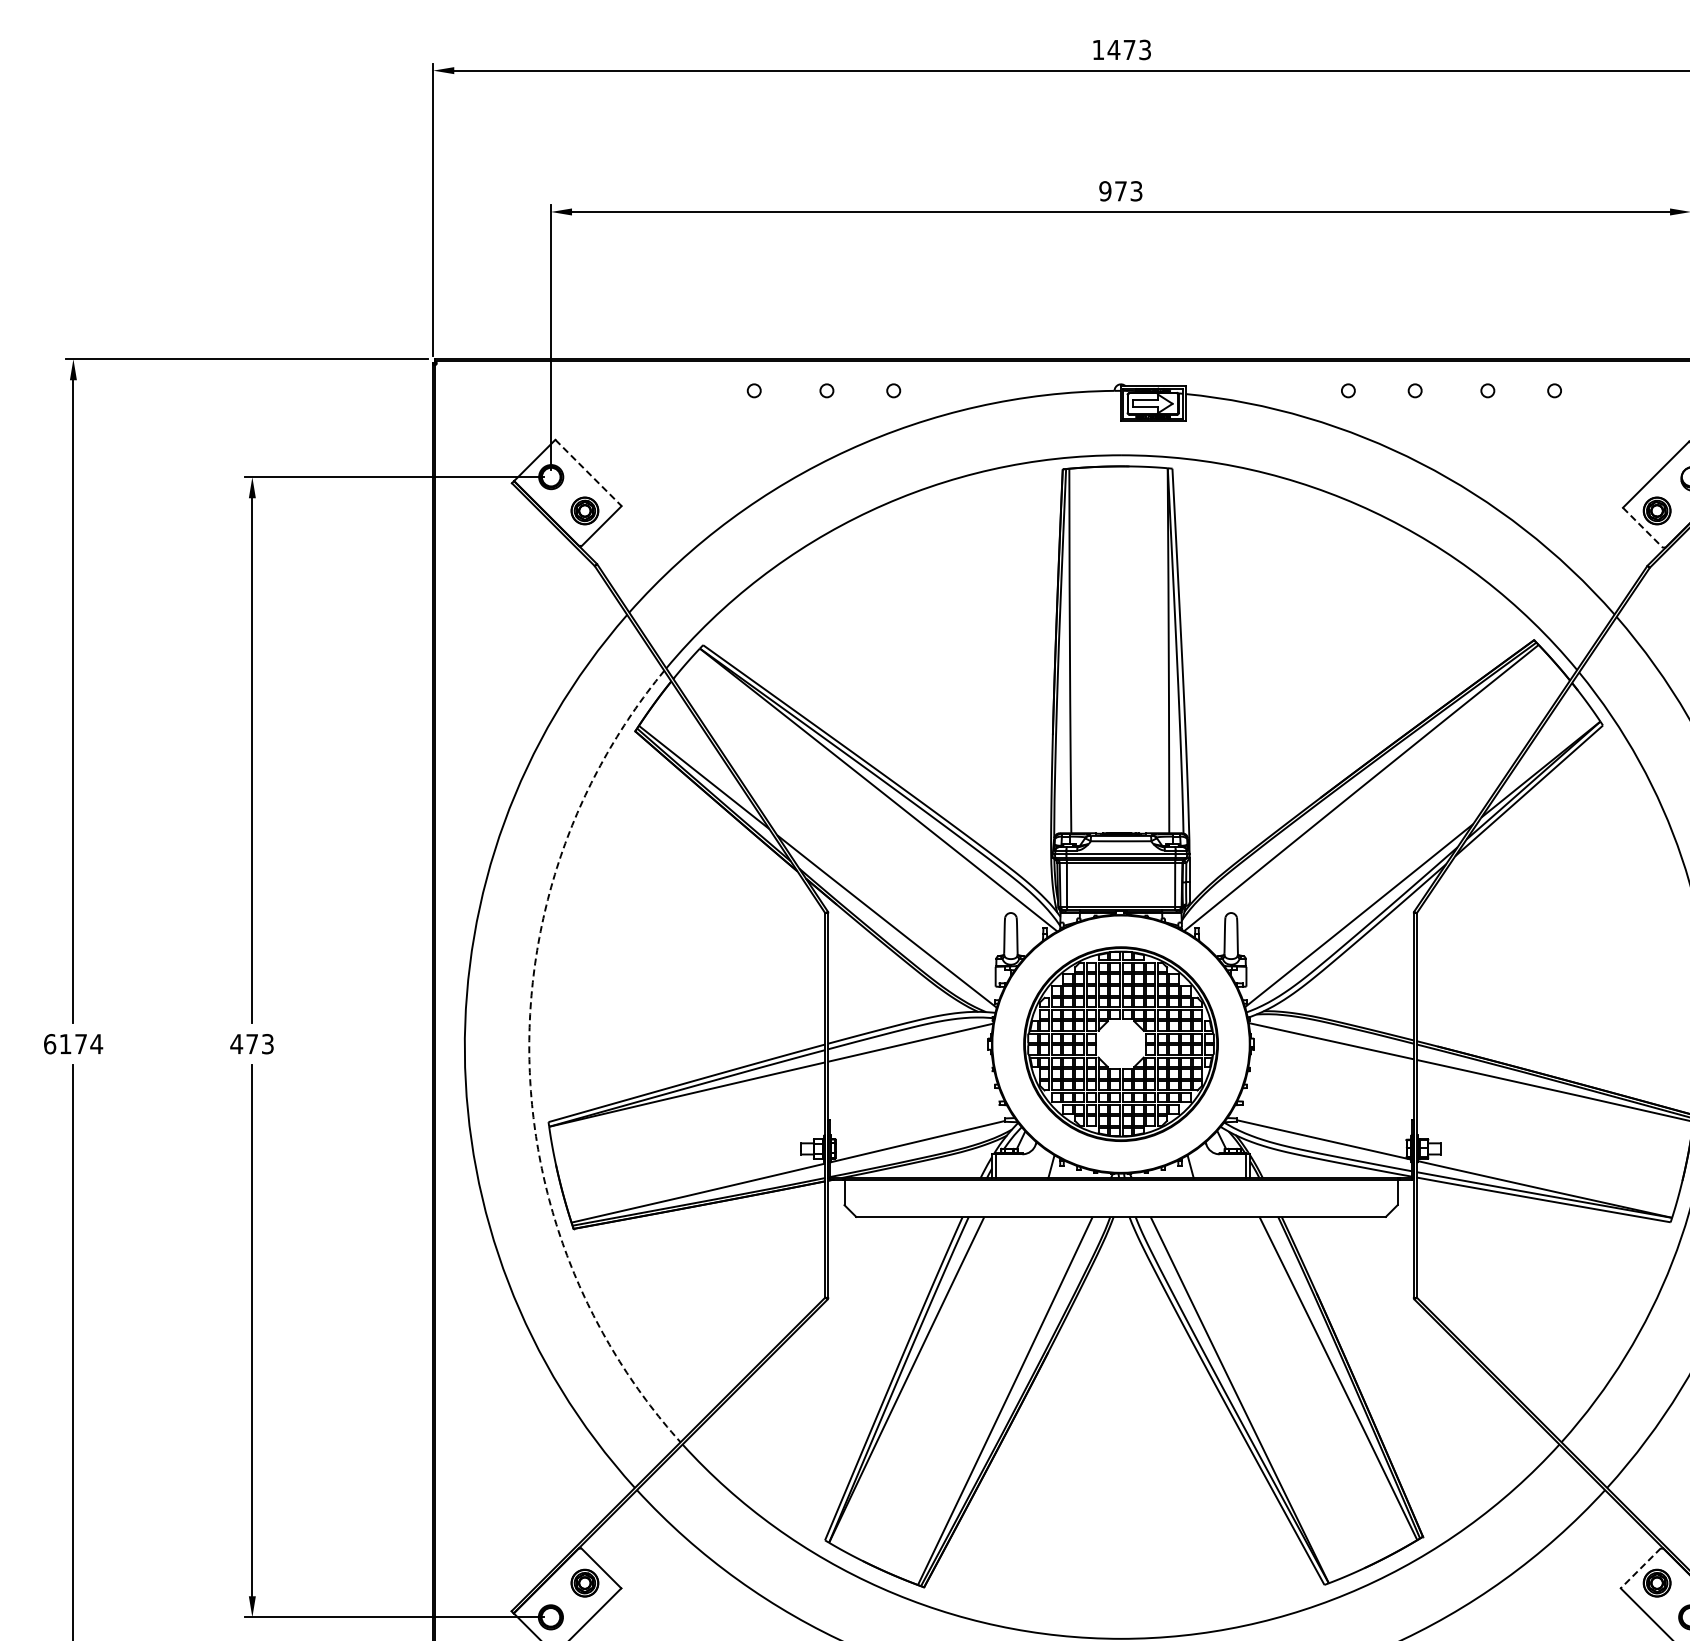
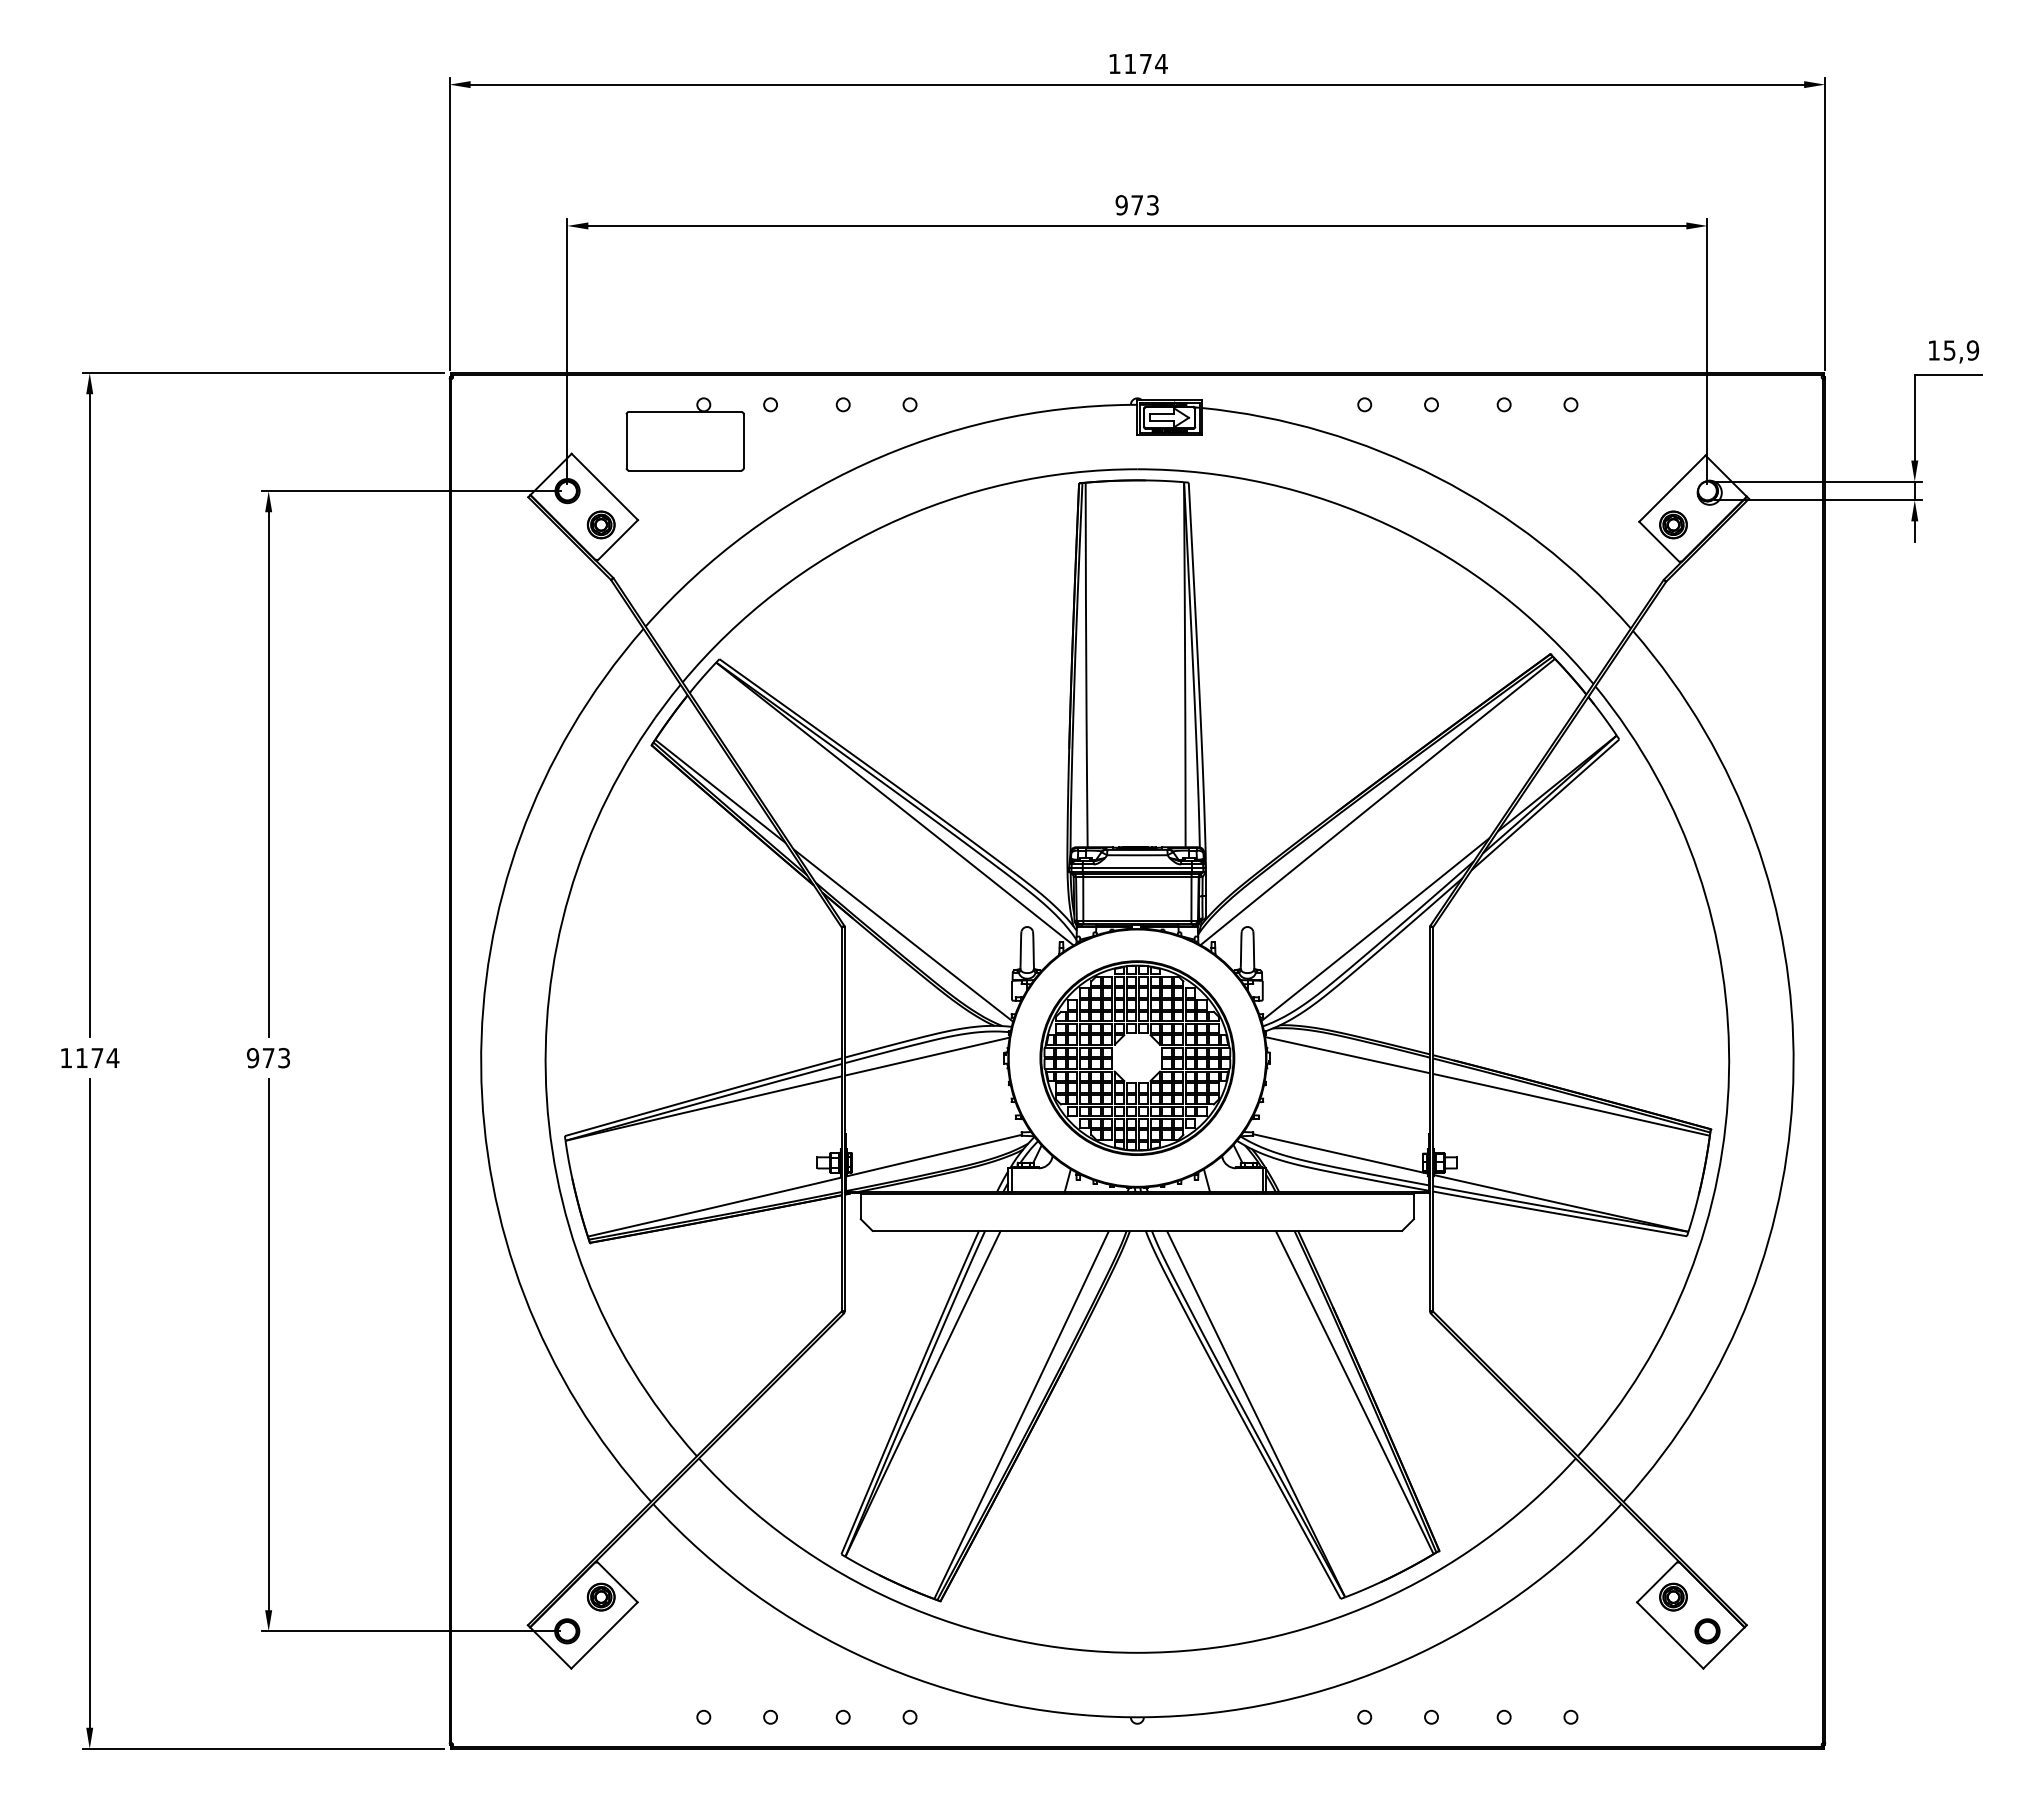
text: (1129, 49) -> (1145, 63), 1473 -> 1174
part: (668, 420) -> (684, 434), added
line: (588, 472) -> (604, 486), dashed -> solid
line: (1643, 528) -> (1659, 542), dashed -> solid
text: (50, 1044) -> (66, 1058), 6174 -> 1174
text: (236, 1044) -> (252, 1058), 473 -> 973
arc: (529, 1059) -> (545, 1073), dashed -> solid
line: (1640, 1568) -> (1656, 1582), dashed -> solid

